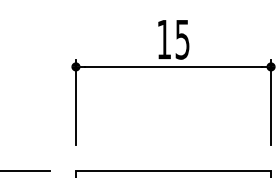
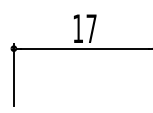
text: (182, 39) -> (91, 28), 15 -> 17

